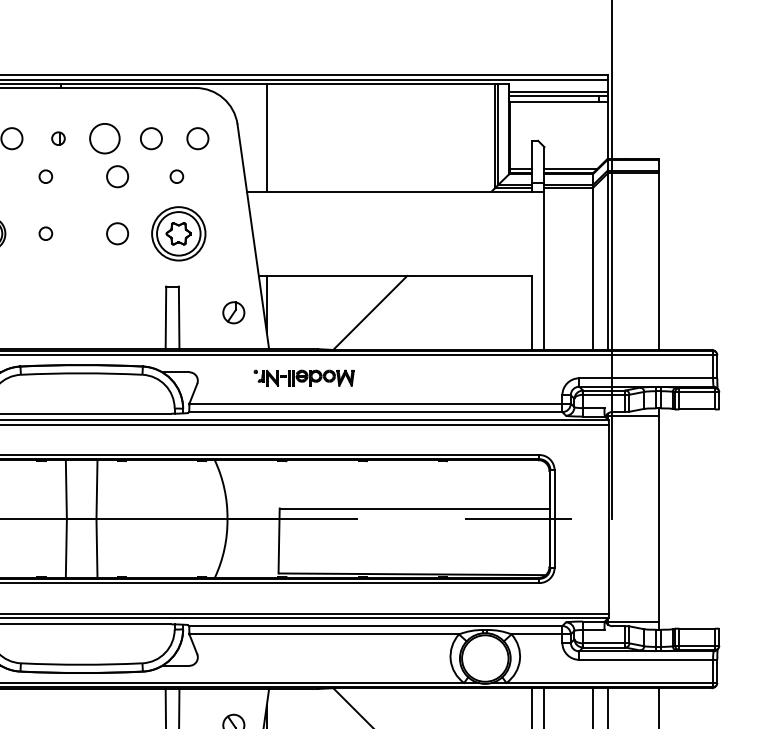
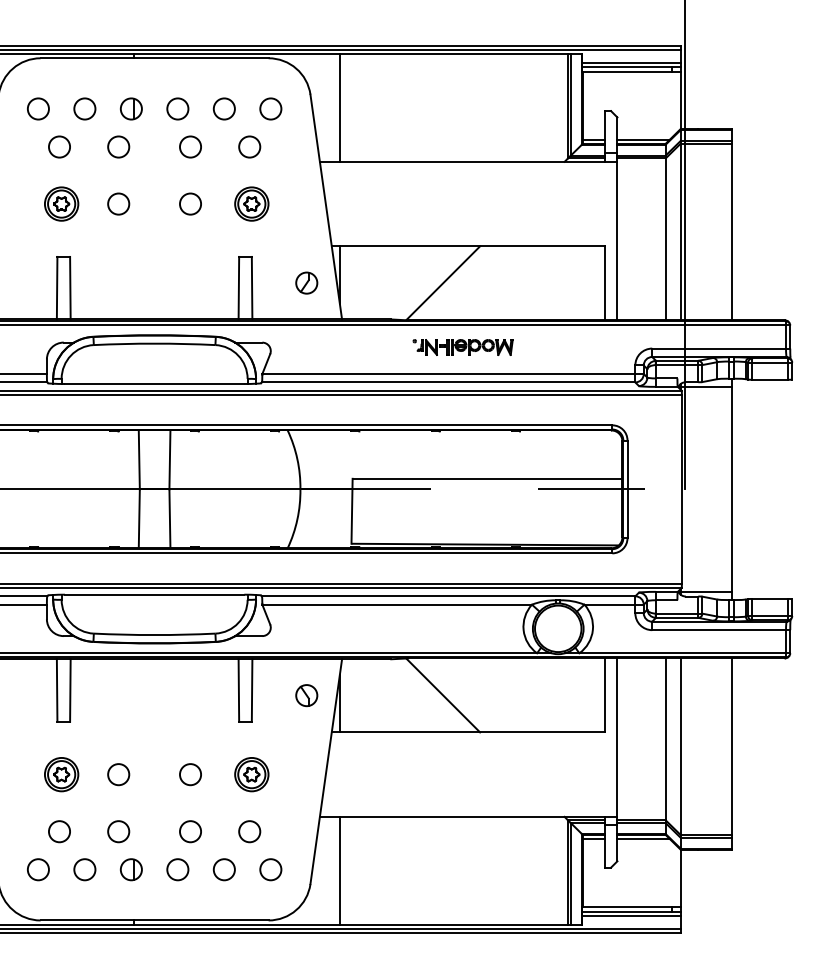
part: (58, 138) -> (131, 108), size x1.67
circle: (104, 138) -> (177, 108), size x0.71
circle: (45, 176) -> (118, 146), size x1.67
circle: (176, 176) -> (249, 146), size x1.67
circle: (45, 233) -> (118, 203), size x1.67
part: (178, 233) -> (251, 203), size x0.62
part: (303, 378) -> (462, 347), moved

